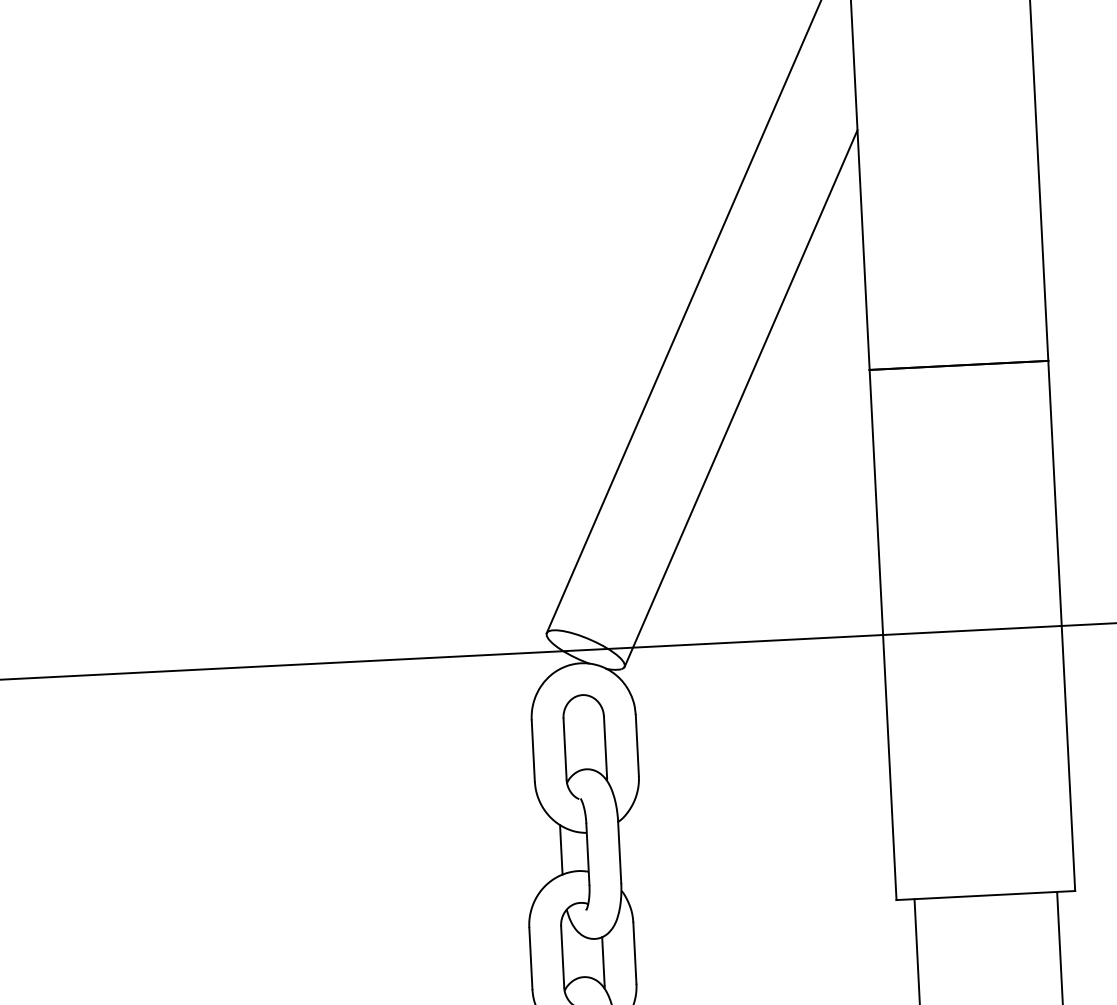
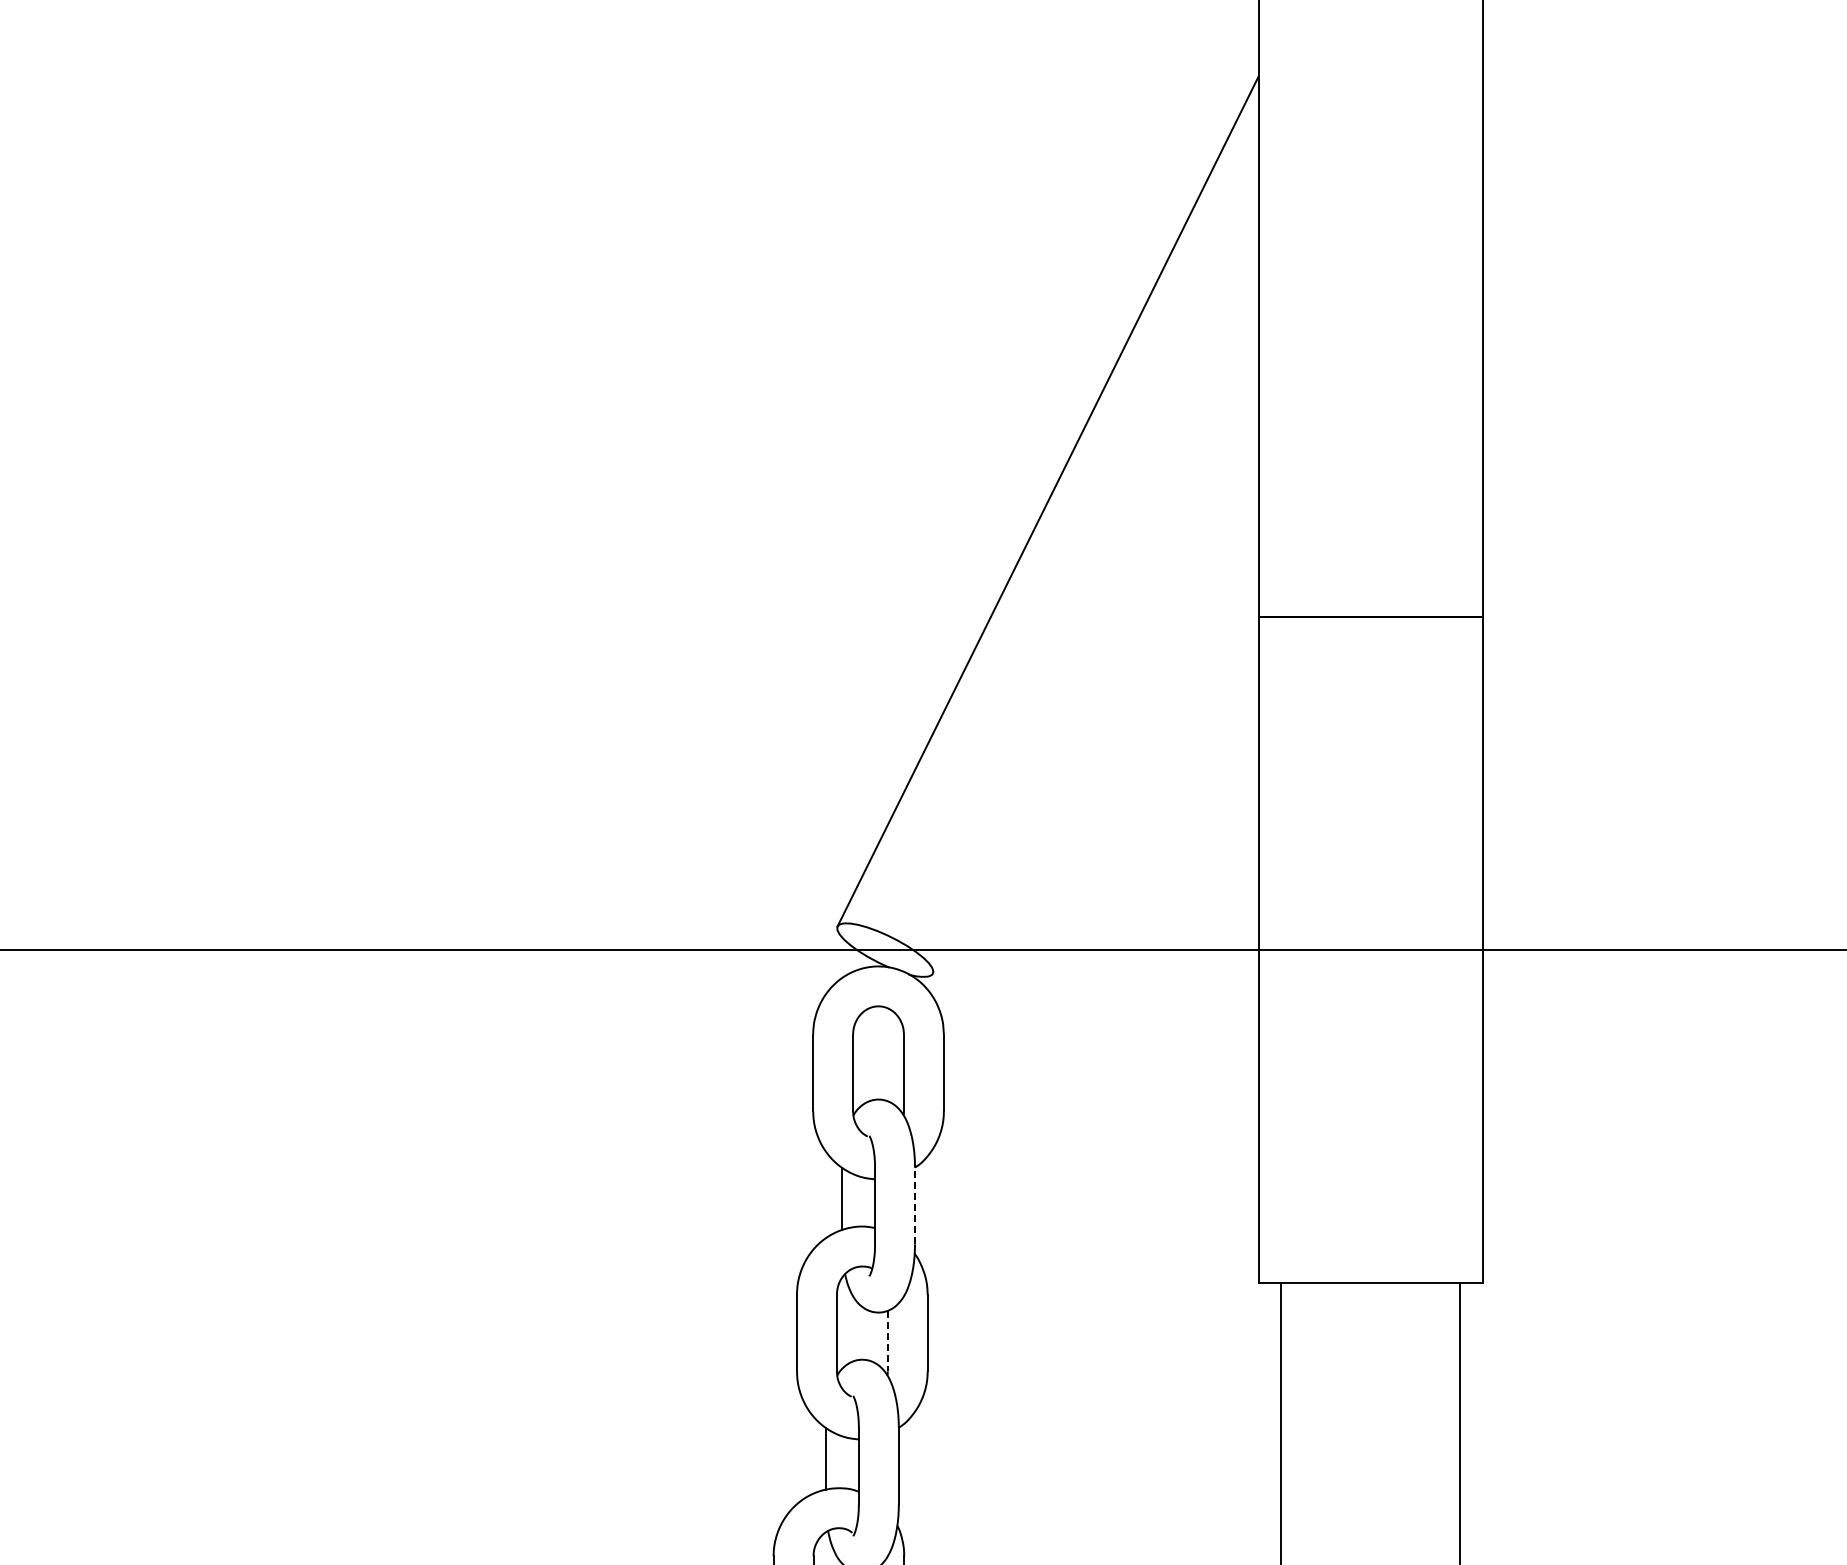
line: (740, 398) -> (1095, 644), removed
line: (620, 852) -> (915, 1205), solid -> dashed
line: (603, 961) -> (887, 1341), solid -> dashed

